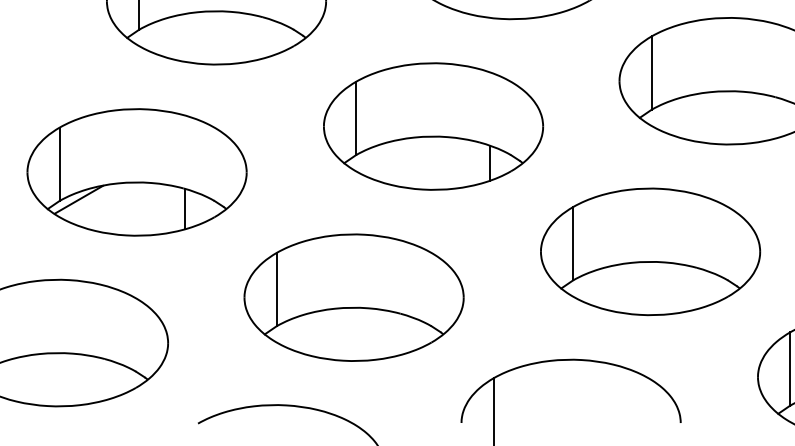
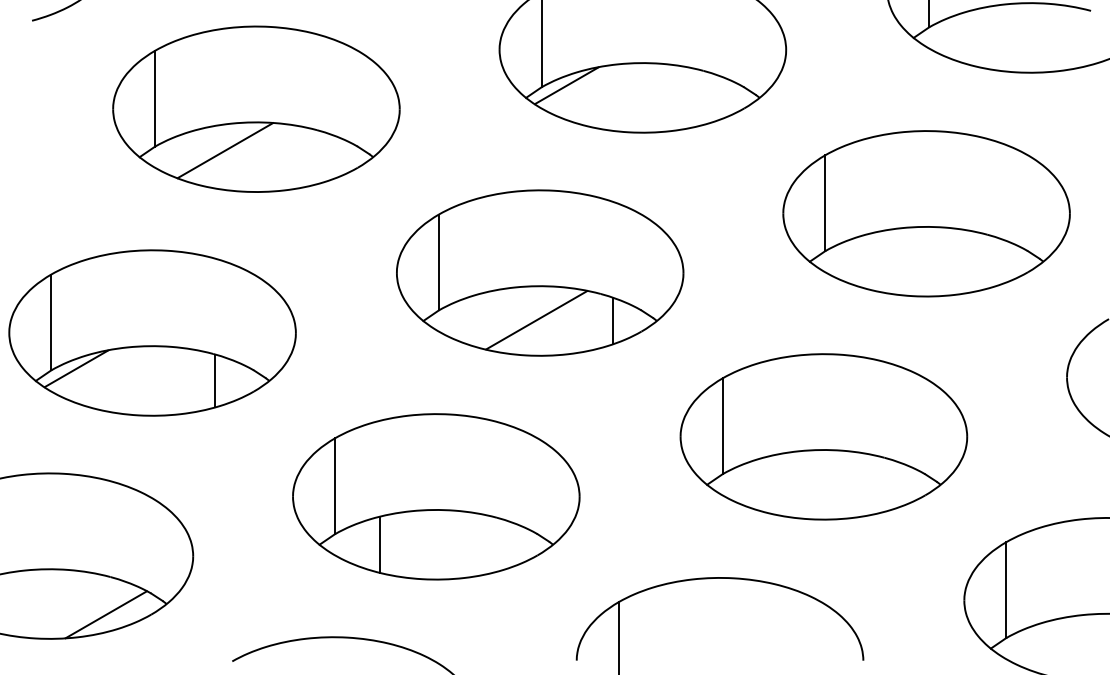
line: (192, 32) -> (225, 150), added
line: (430, 162) -> (536, 320), added
line: (310, 334) -> (379, 544), added
line: (101, 387) -> (105, 614), added

